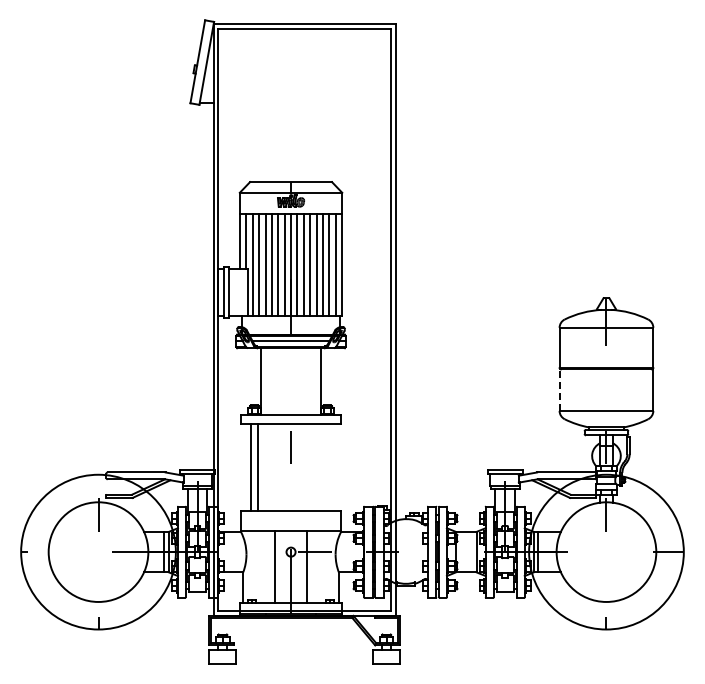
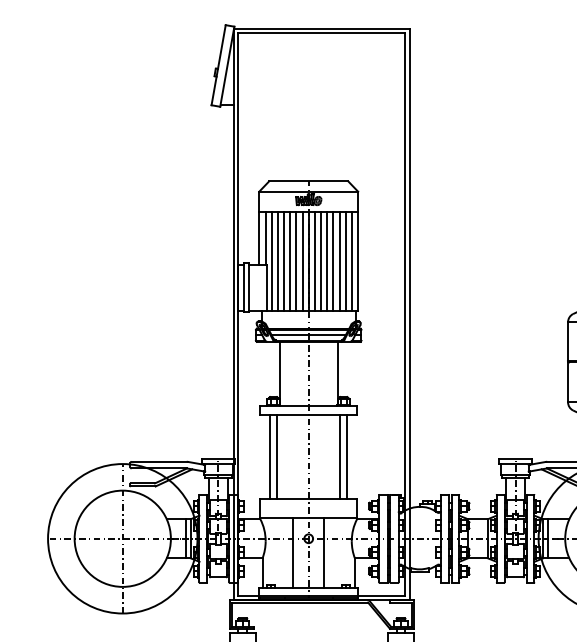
line: (559, 390) -> (567, 382), dashed -> solid
line: (323, 467) -> (340, 457), added
line: (331, 467) -> (347, 457), added

